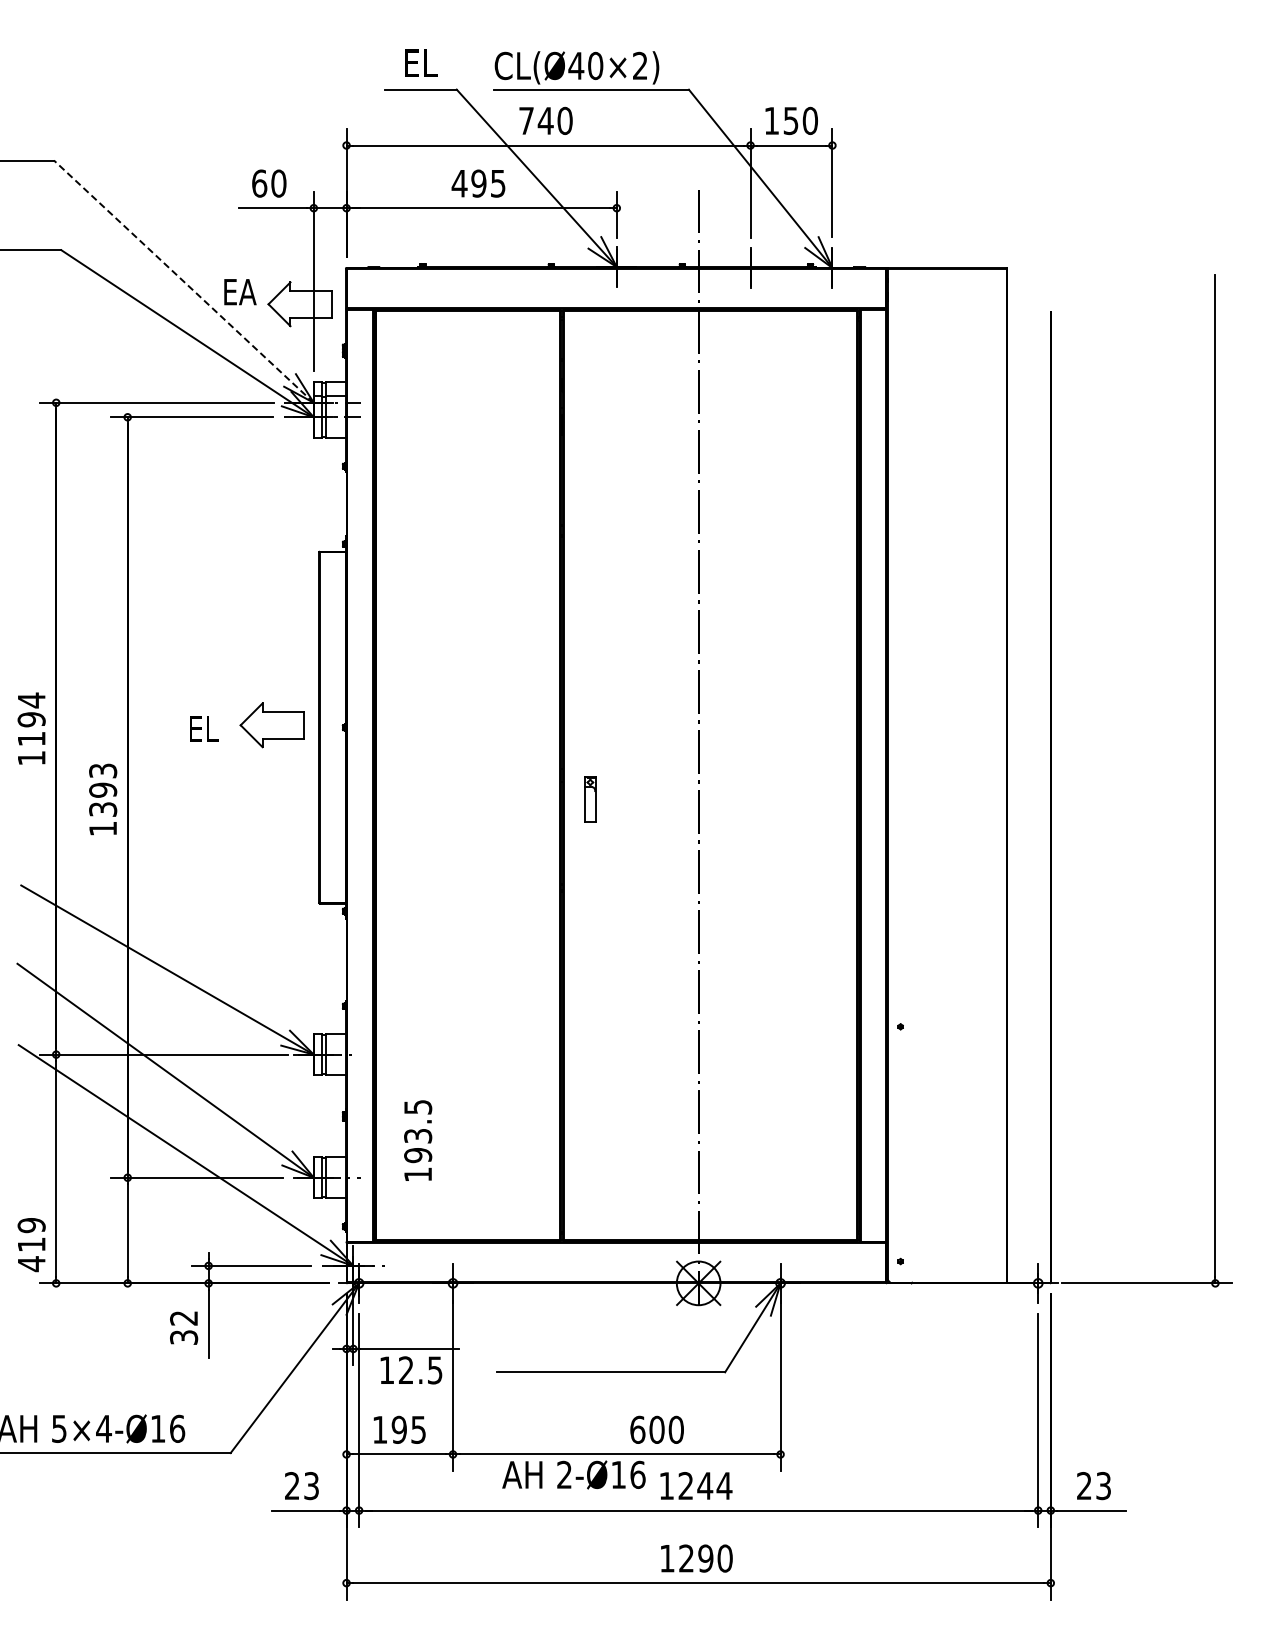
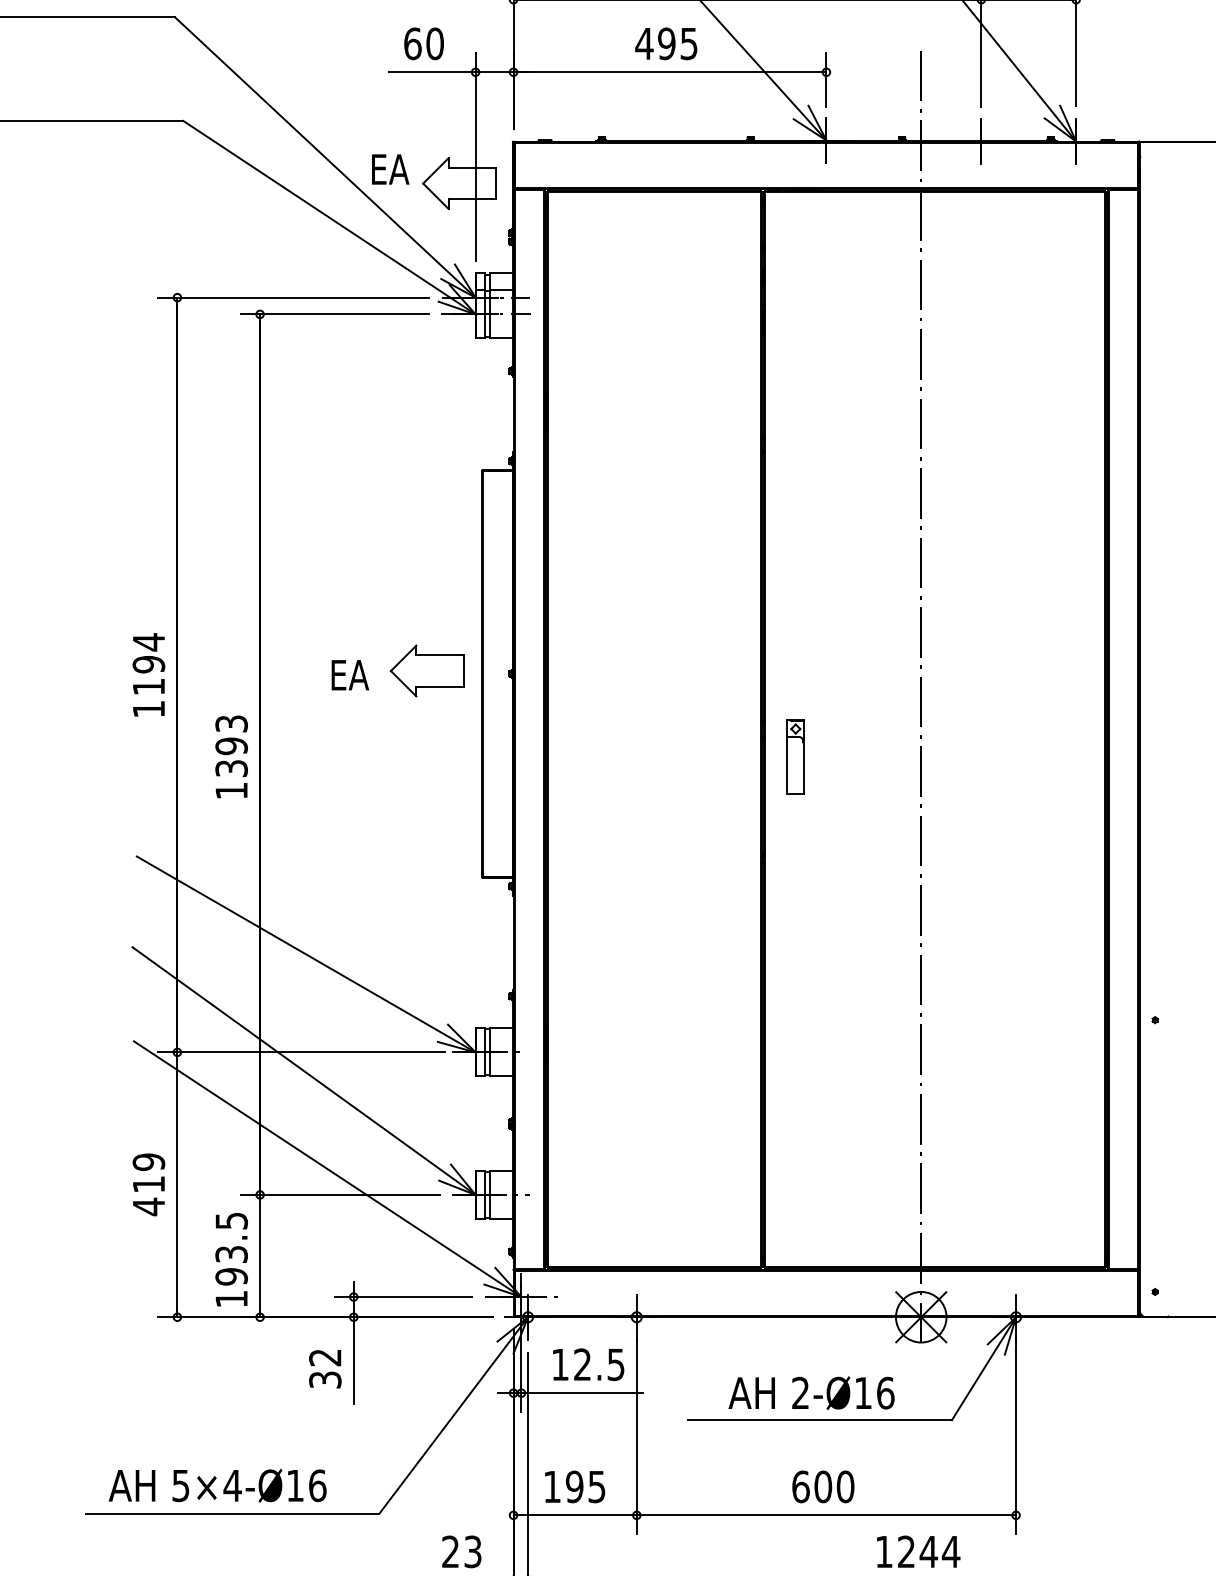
line: (183, 281) -> (324, 157), dashed -> solid
text: (205, 728) -> (350, 674), EL -> EA
part: (590, 798) -> (795, 755), size x1.43
text: (418, 1140) -> (232, 1259), moved
text: (31, 1245) -> (148, 1185), moved
text: (411, 1370) -> (588, 1364), moved
text: (656, 1429) -> (822, 1486), moved
text: (573, 1474) -> (811, 1392), moved

